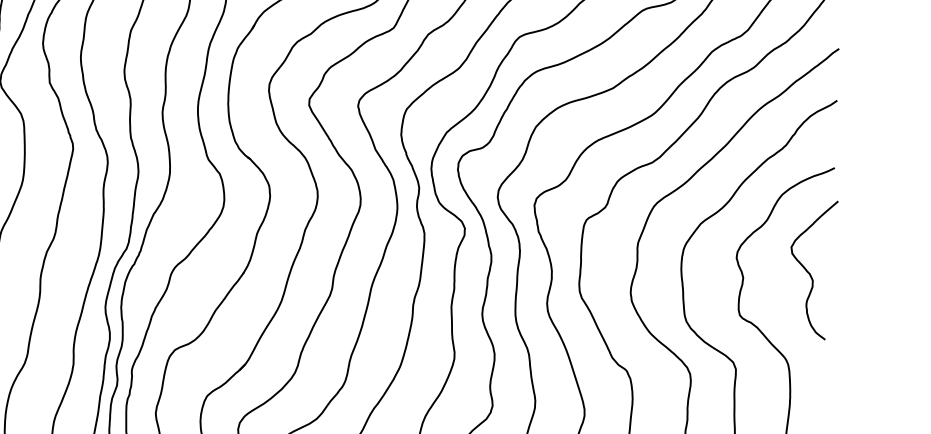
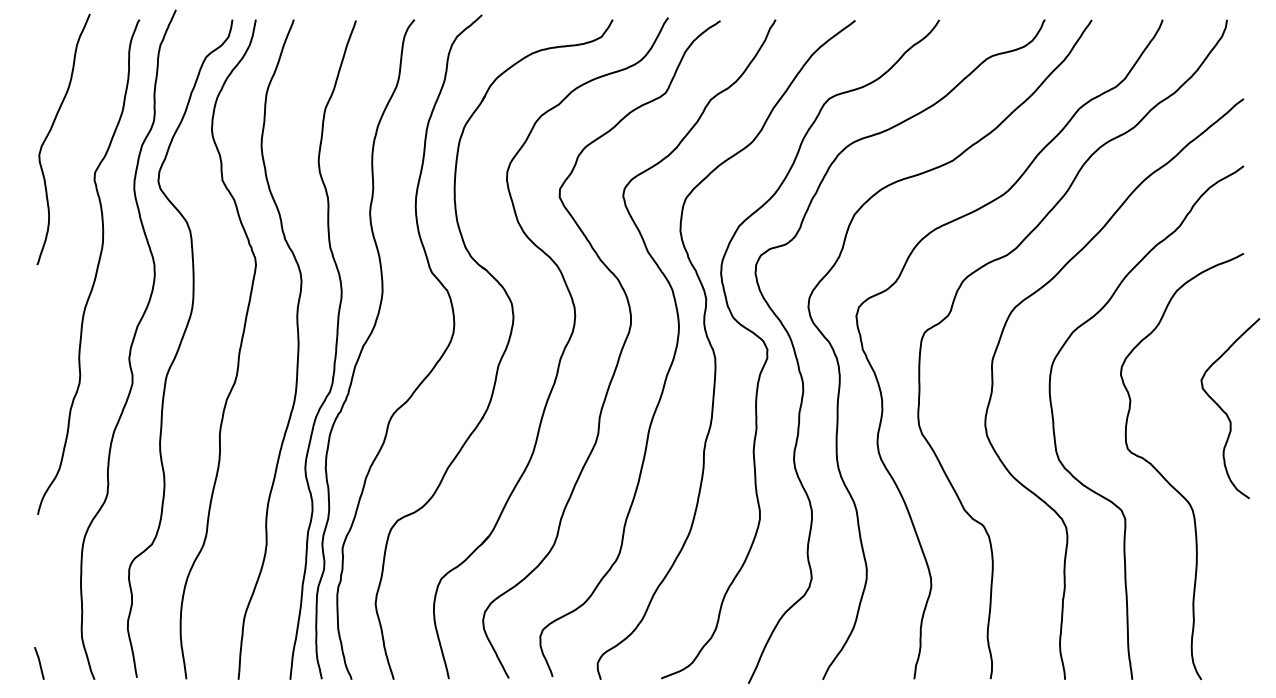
curve: (809, 272) -> (1226, 412), moved

